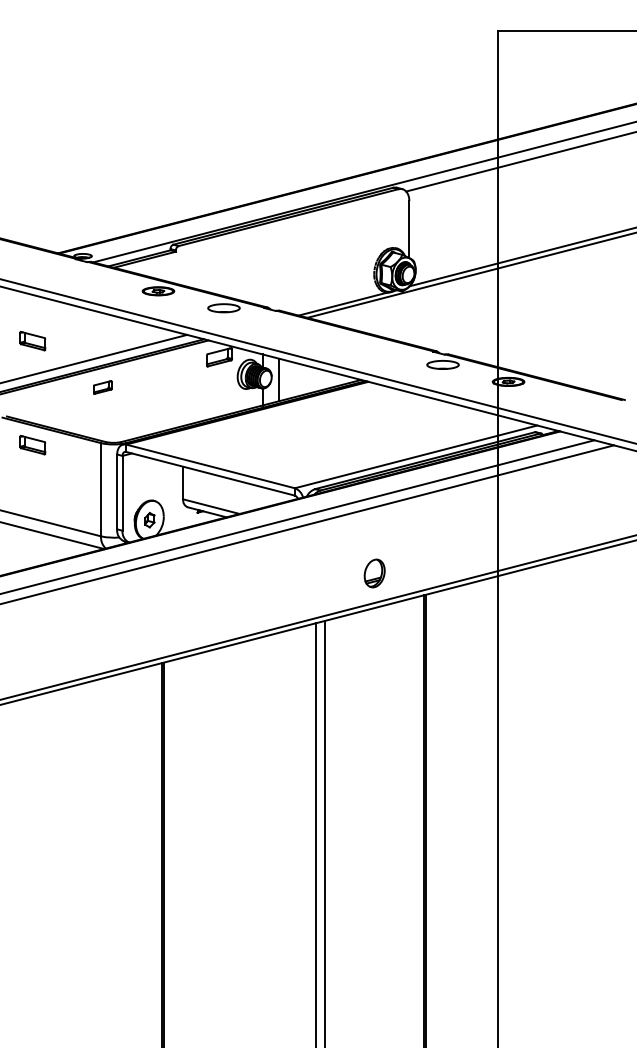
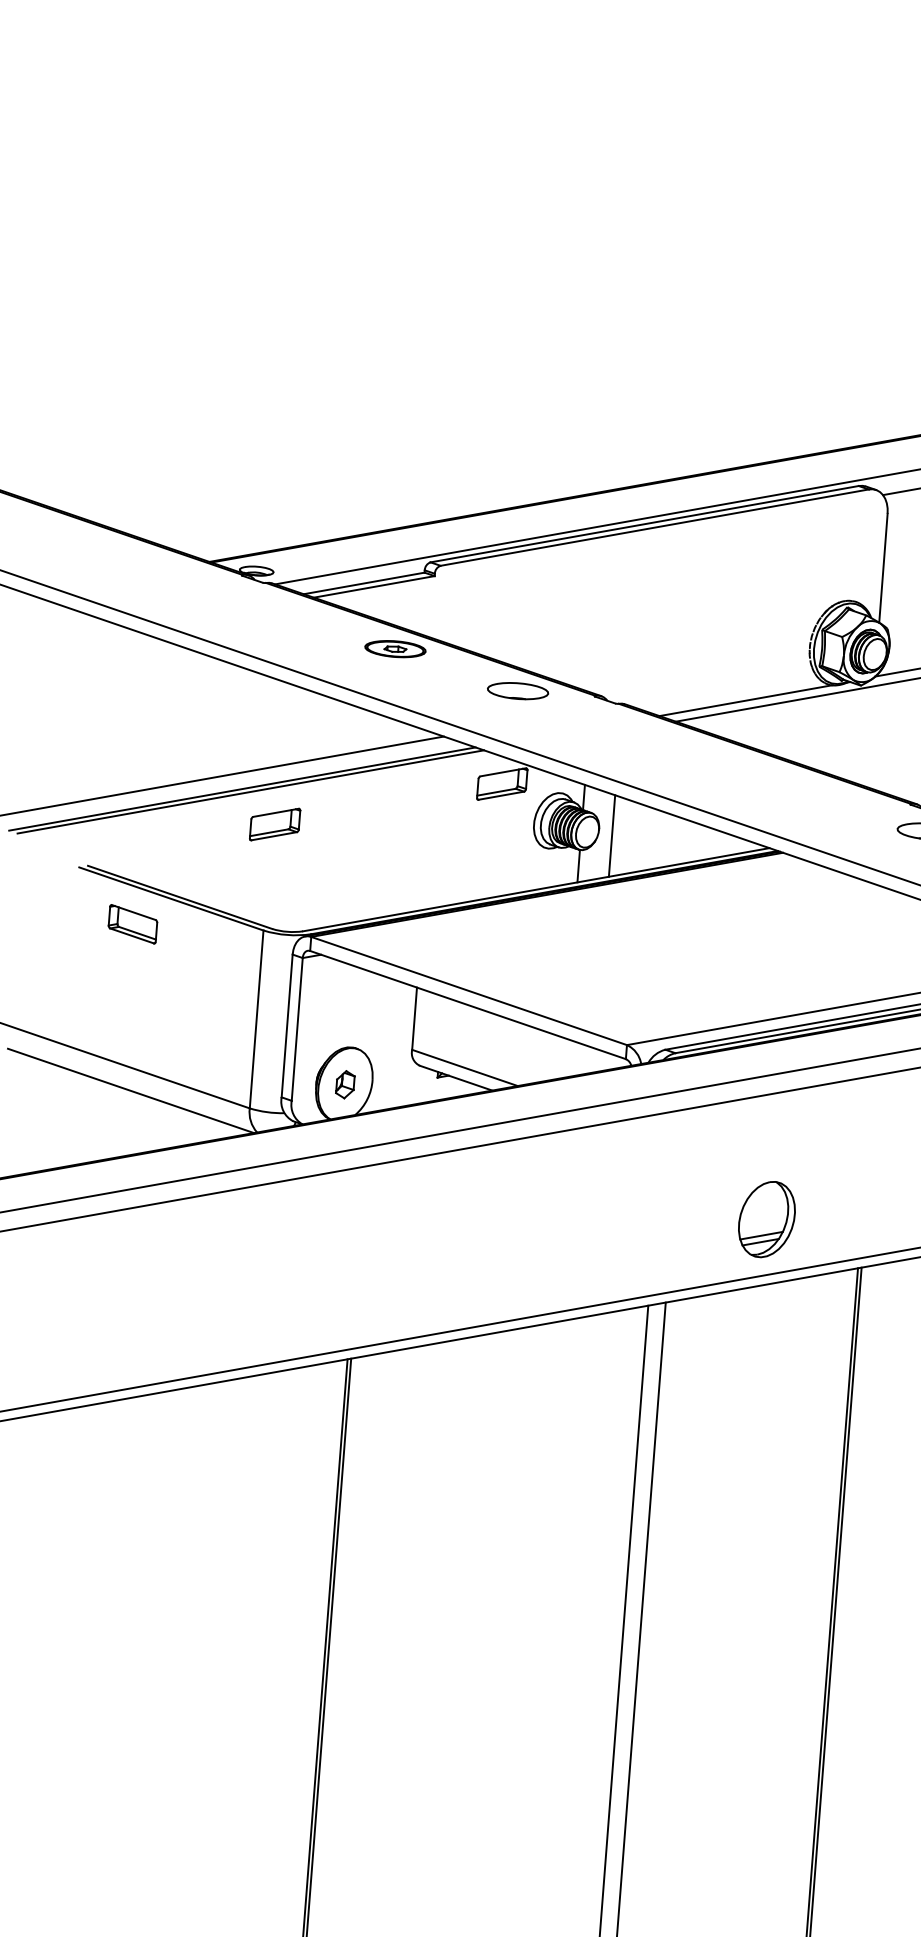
part: (32, 341) -> (147, 726), removed
part: (102, 387) -> (274, 824), size x1.43
part: (374, 573) -> (766, 1219), size x1.43

